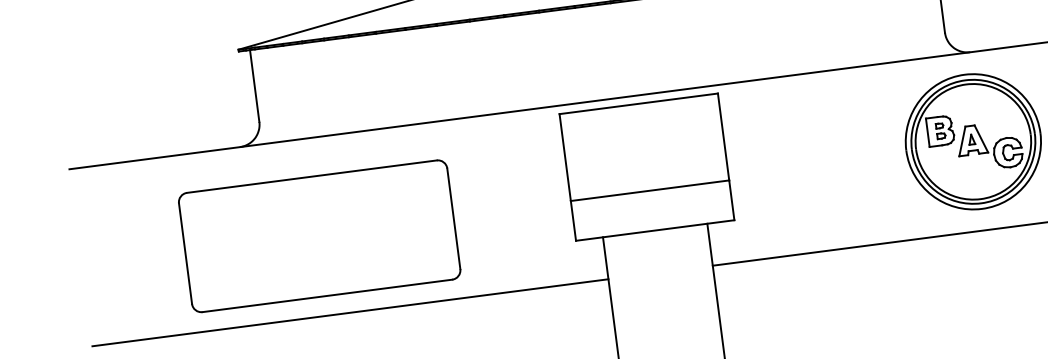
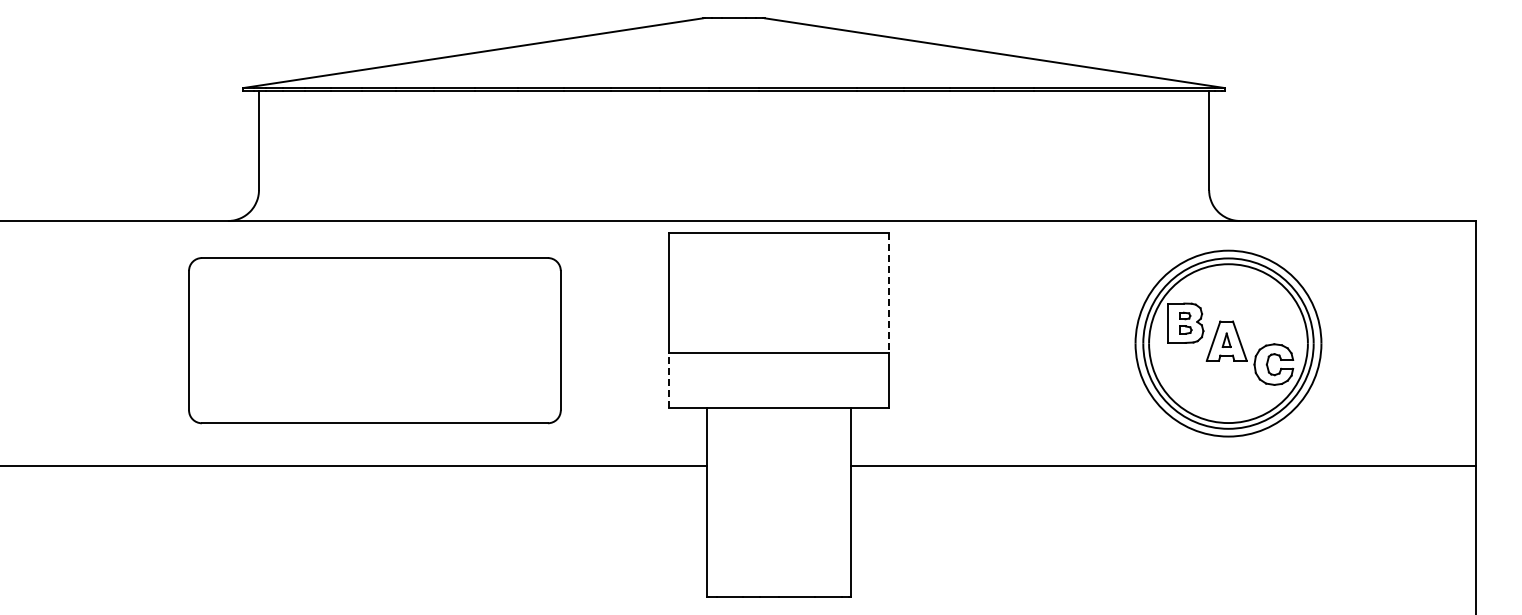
line: (723, 137) -> (888, 293), solid -> dashed
line: (573, 220) -> (669, 380), solid -> dashed
part: (319, 236) -> (374, 340), moved

